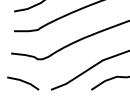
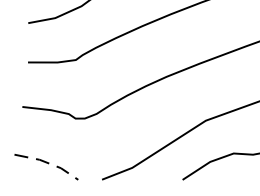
line: (24, 81) -> (49, 162), solid -> dashed

